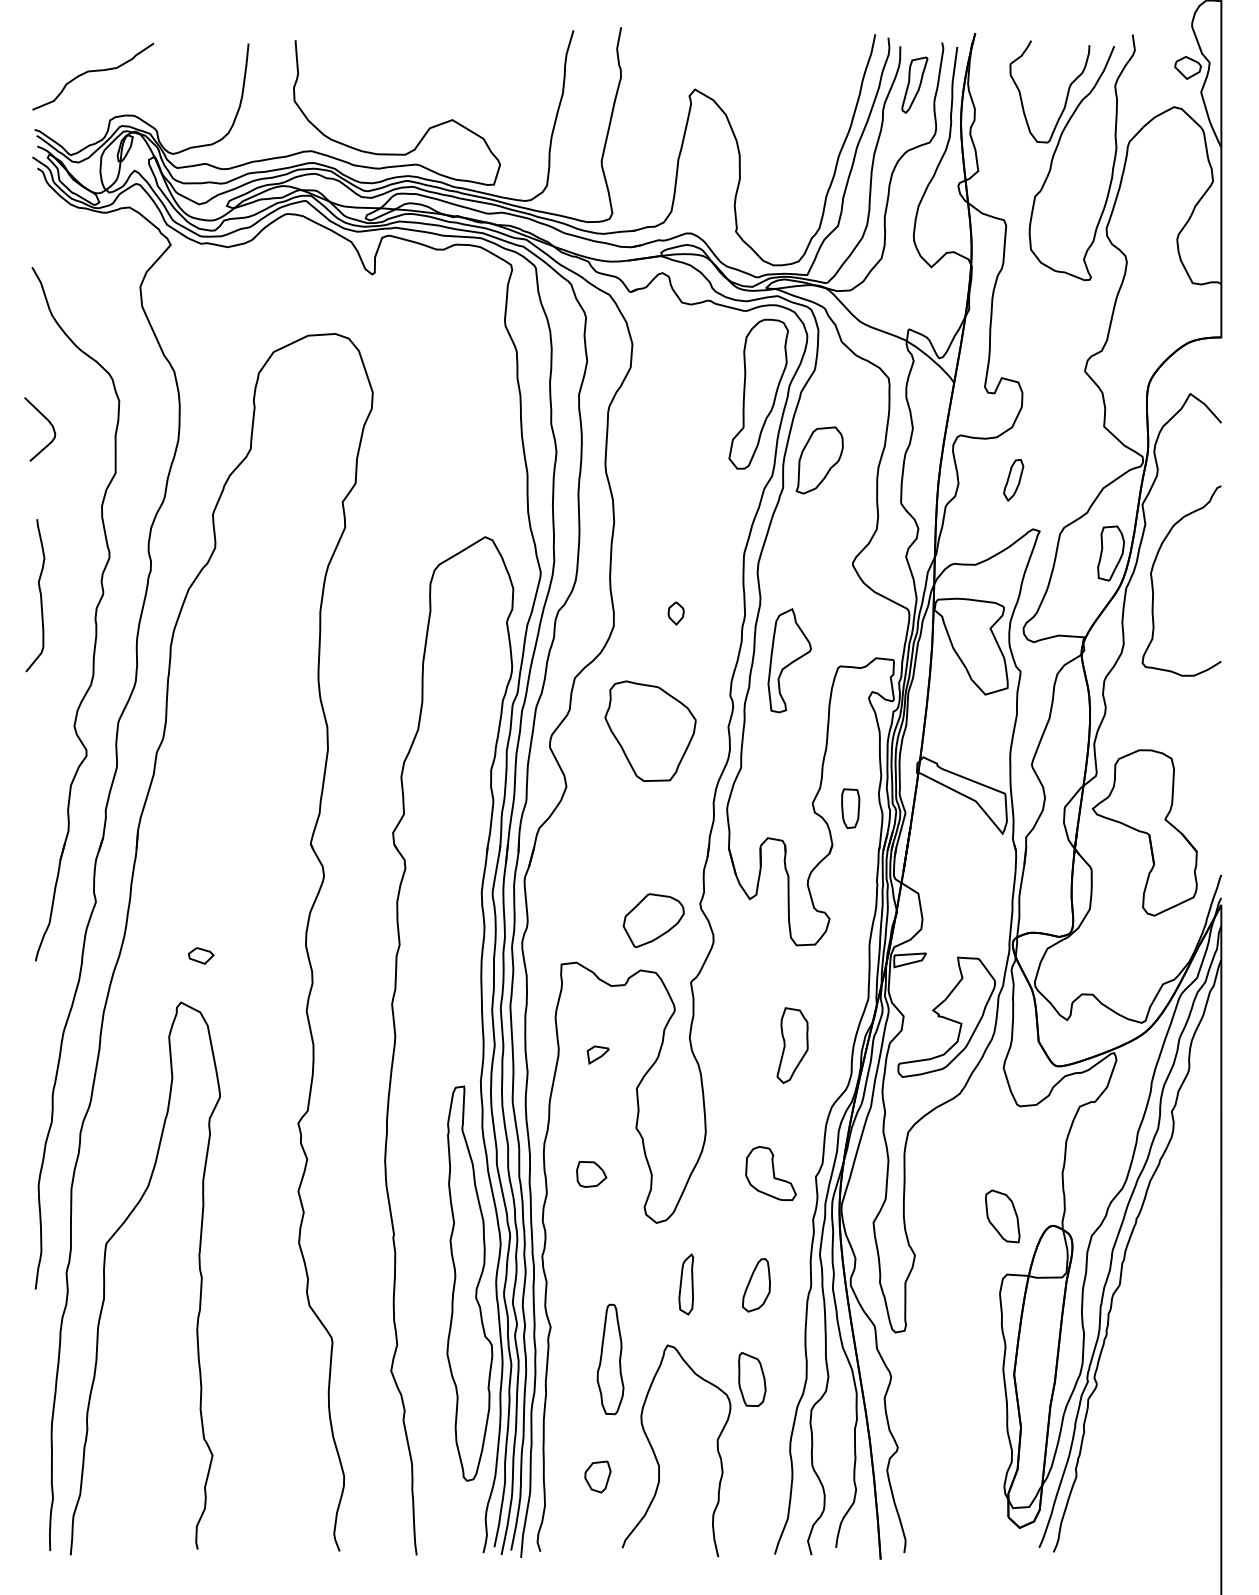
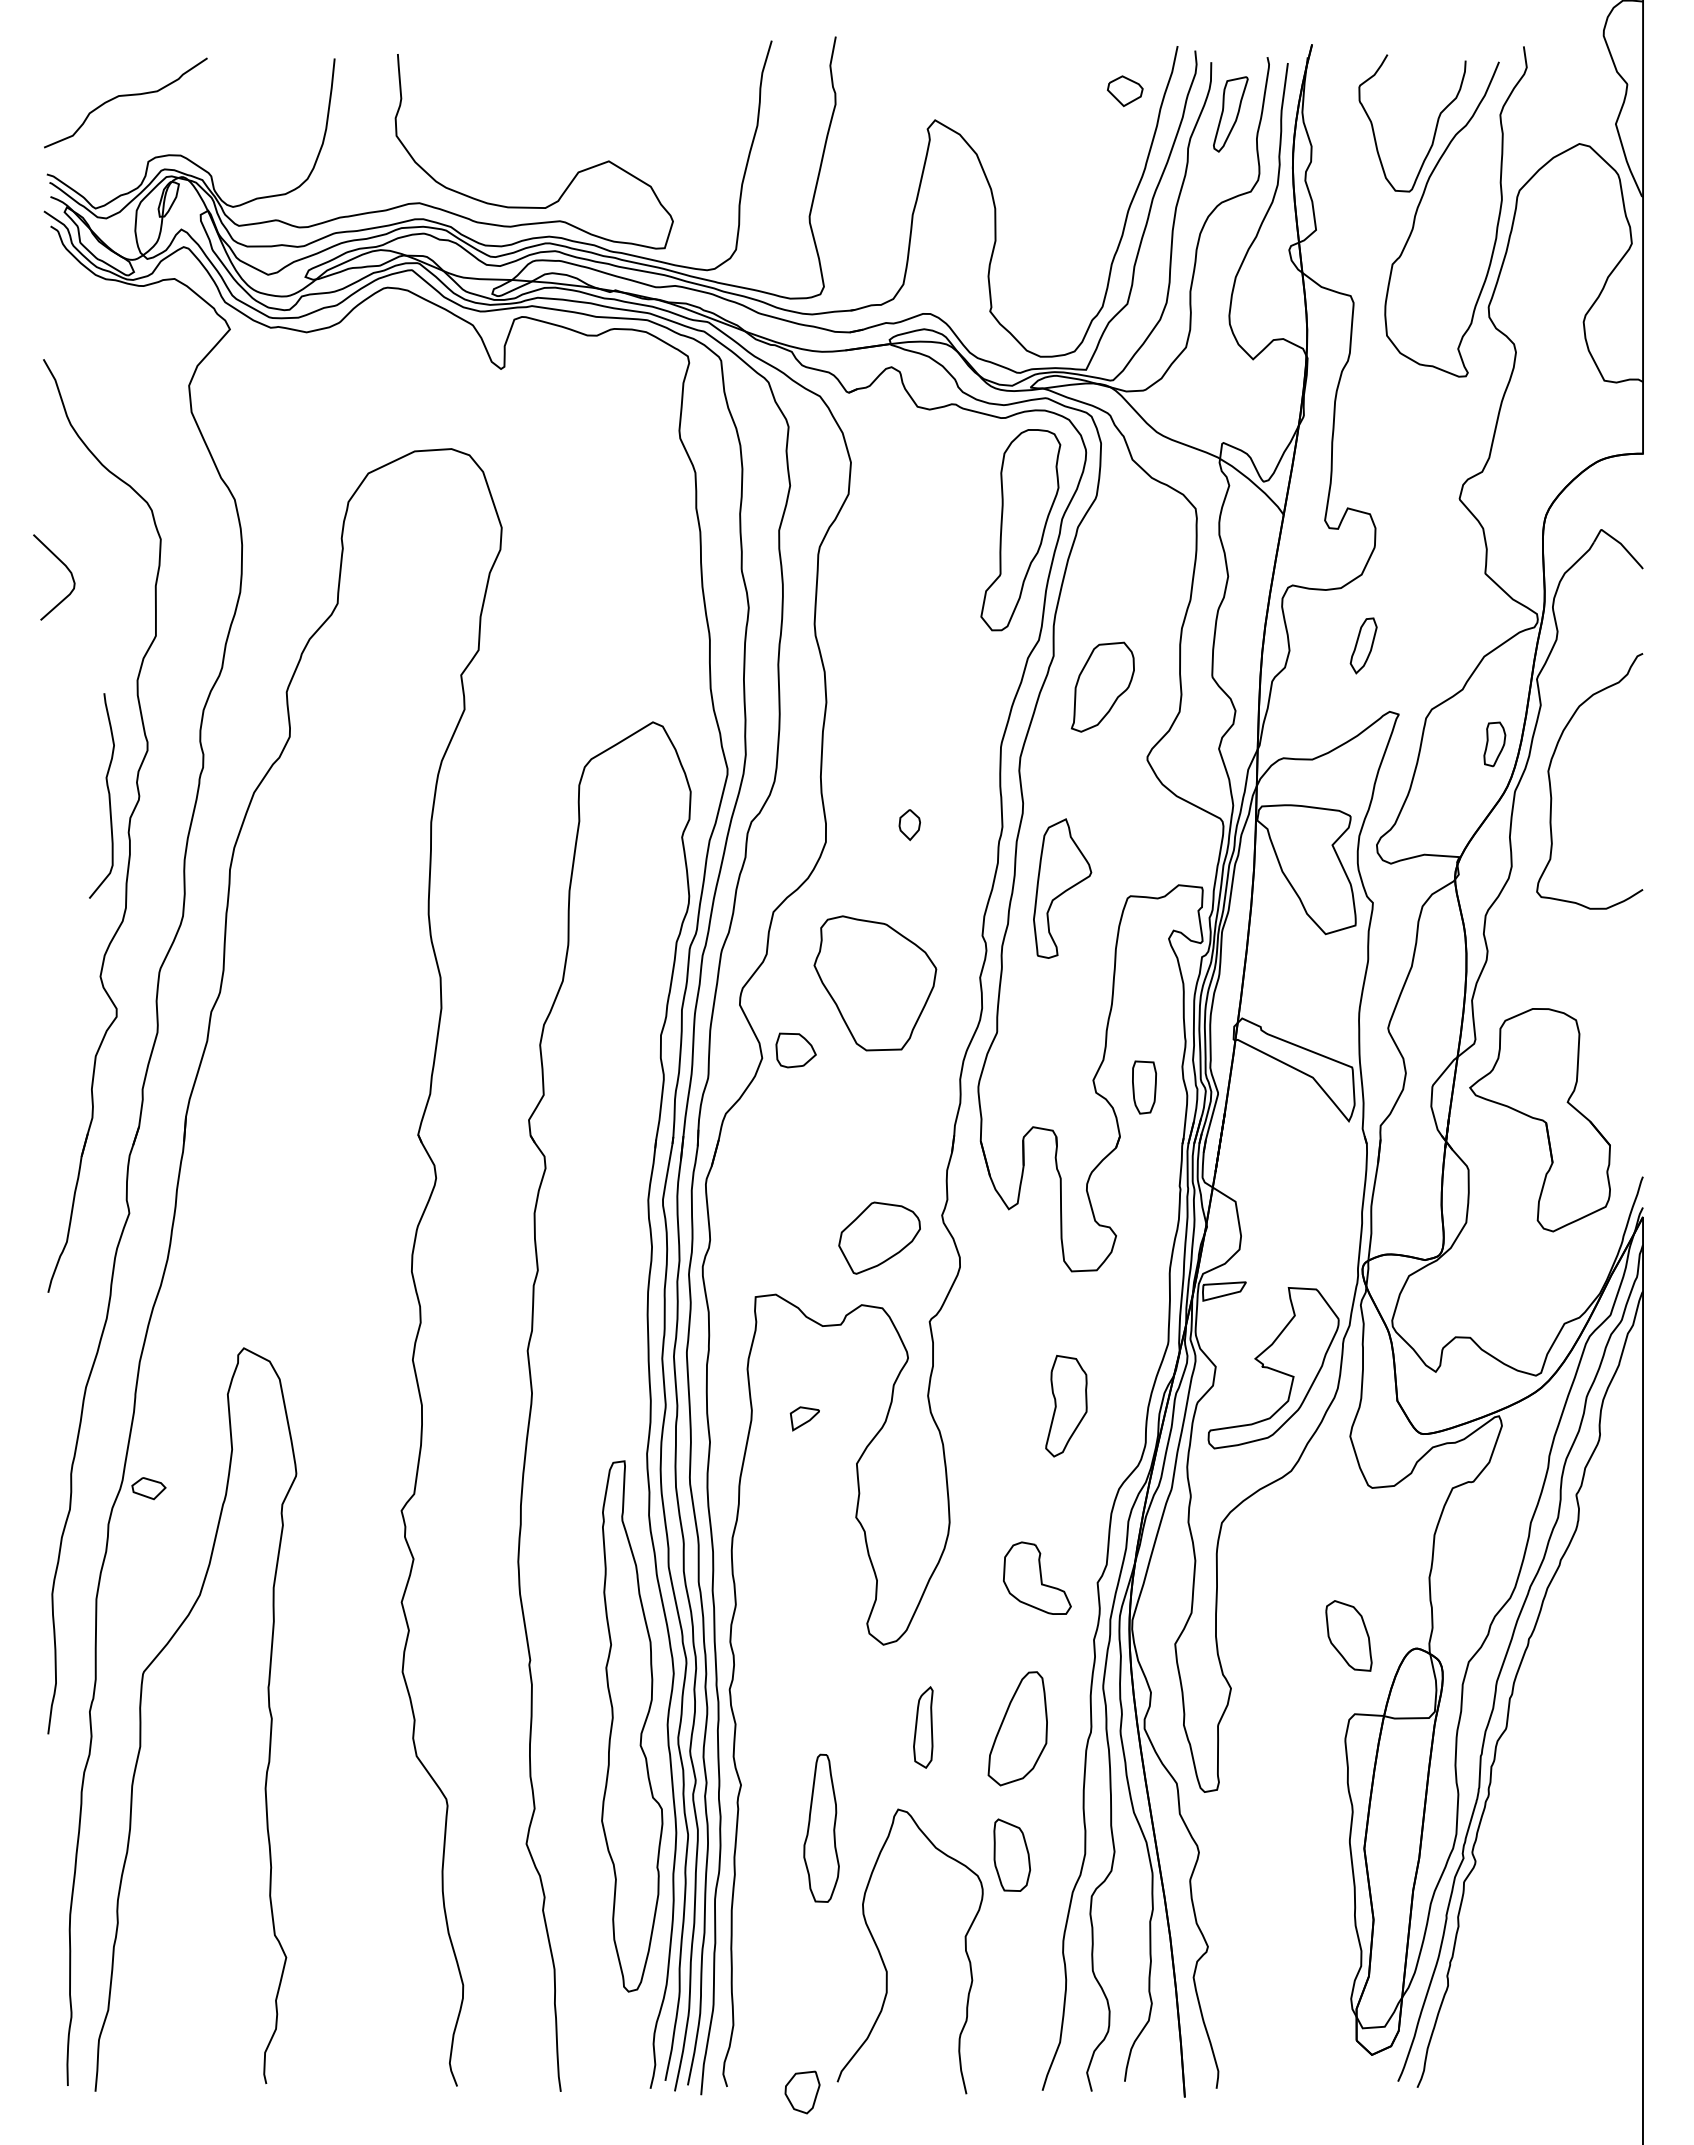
part: (1188, 68) -> (1125, 91), moved
part: (819, 459) -> (1102, 686), moved
part: (1110, 553) -> (1494, 744), size x0.6
curve: (40, 595) -> (108, 795), moved
part: (200, 955) -> (148, 1488), moved
part: (591, 1174) -> (795, 1050), moved
part: (756, 1285) -> (1017, 1728), size x1.6
part: (597, 1477) -> (802, 2092), moved

